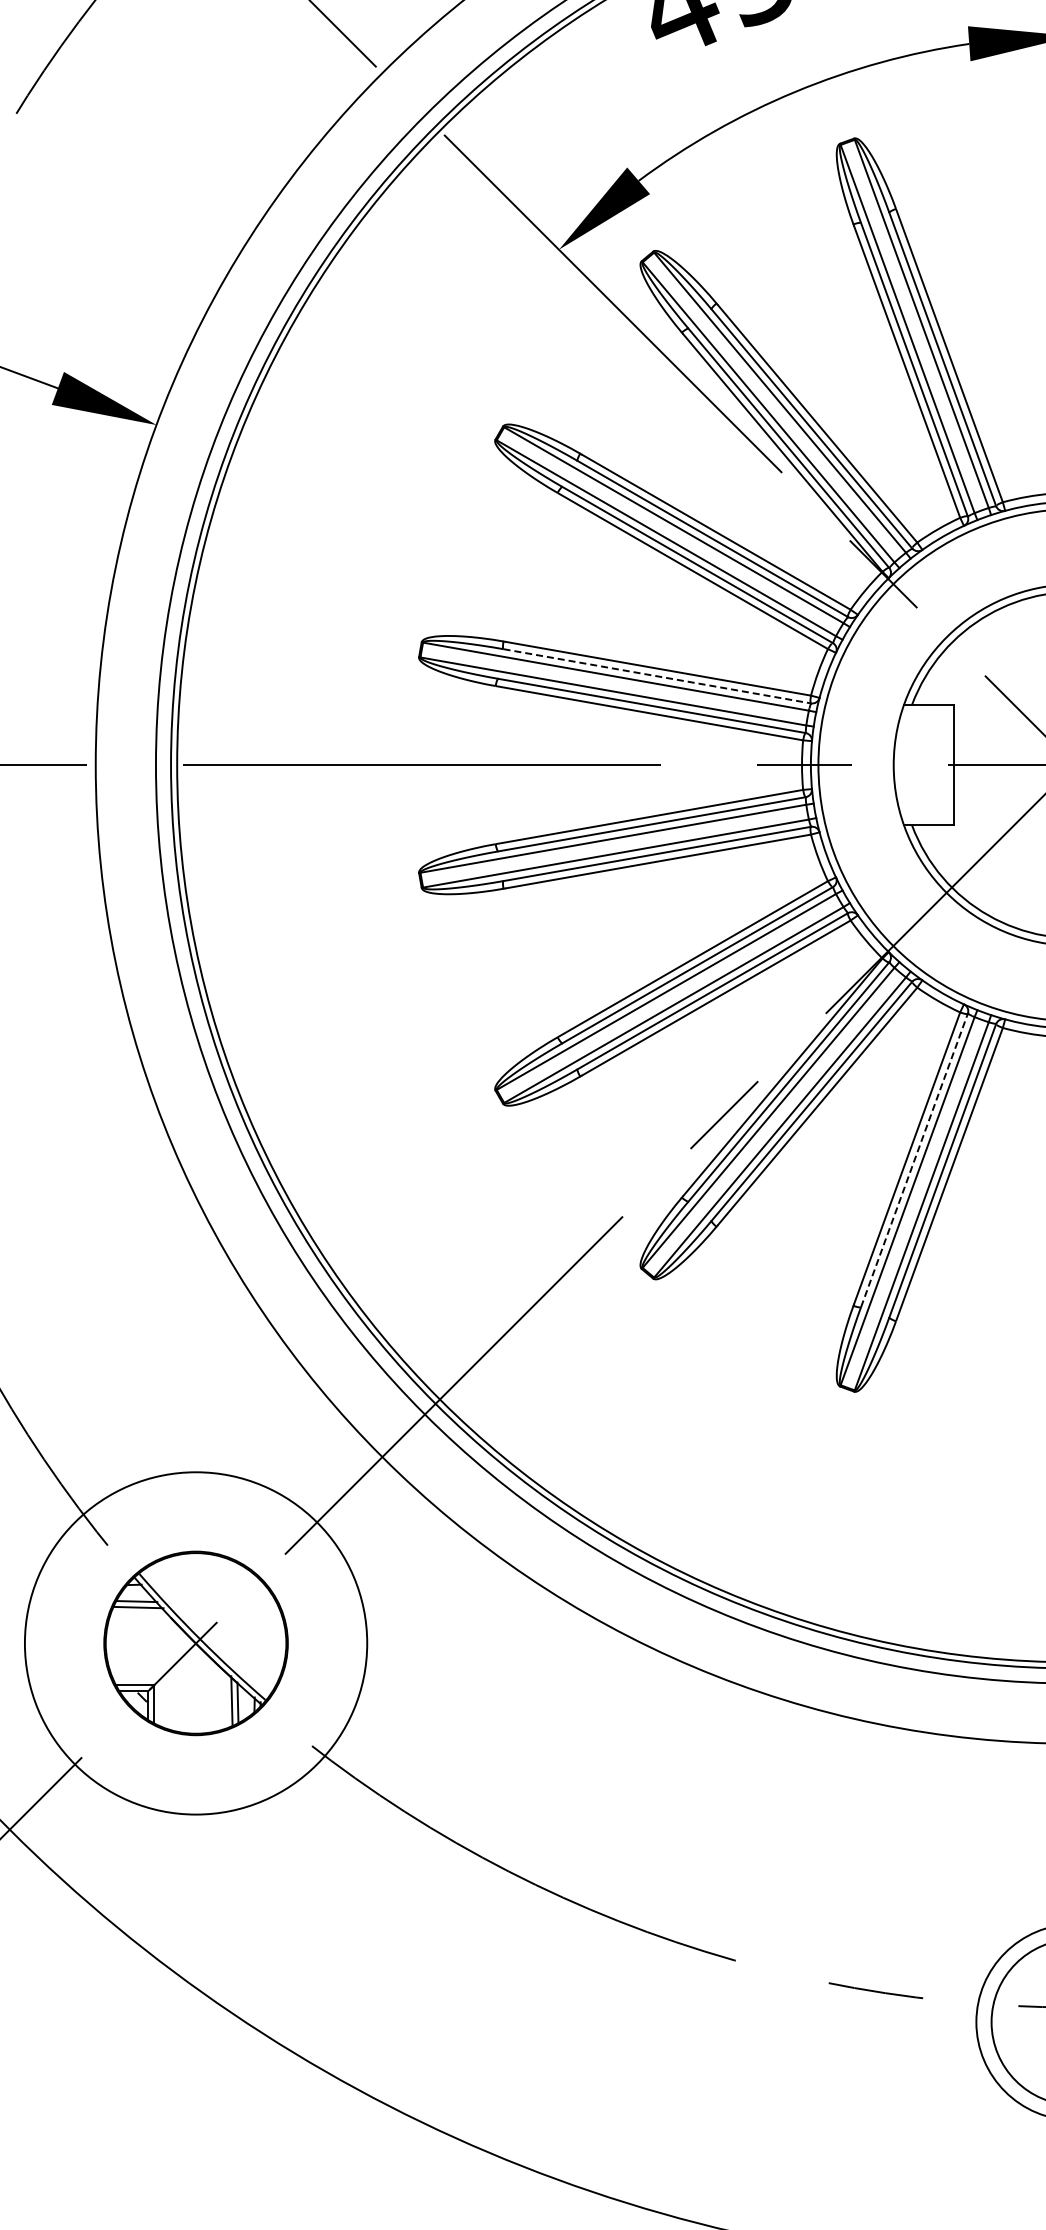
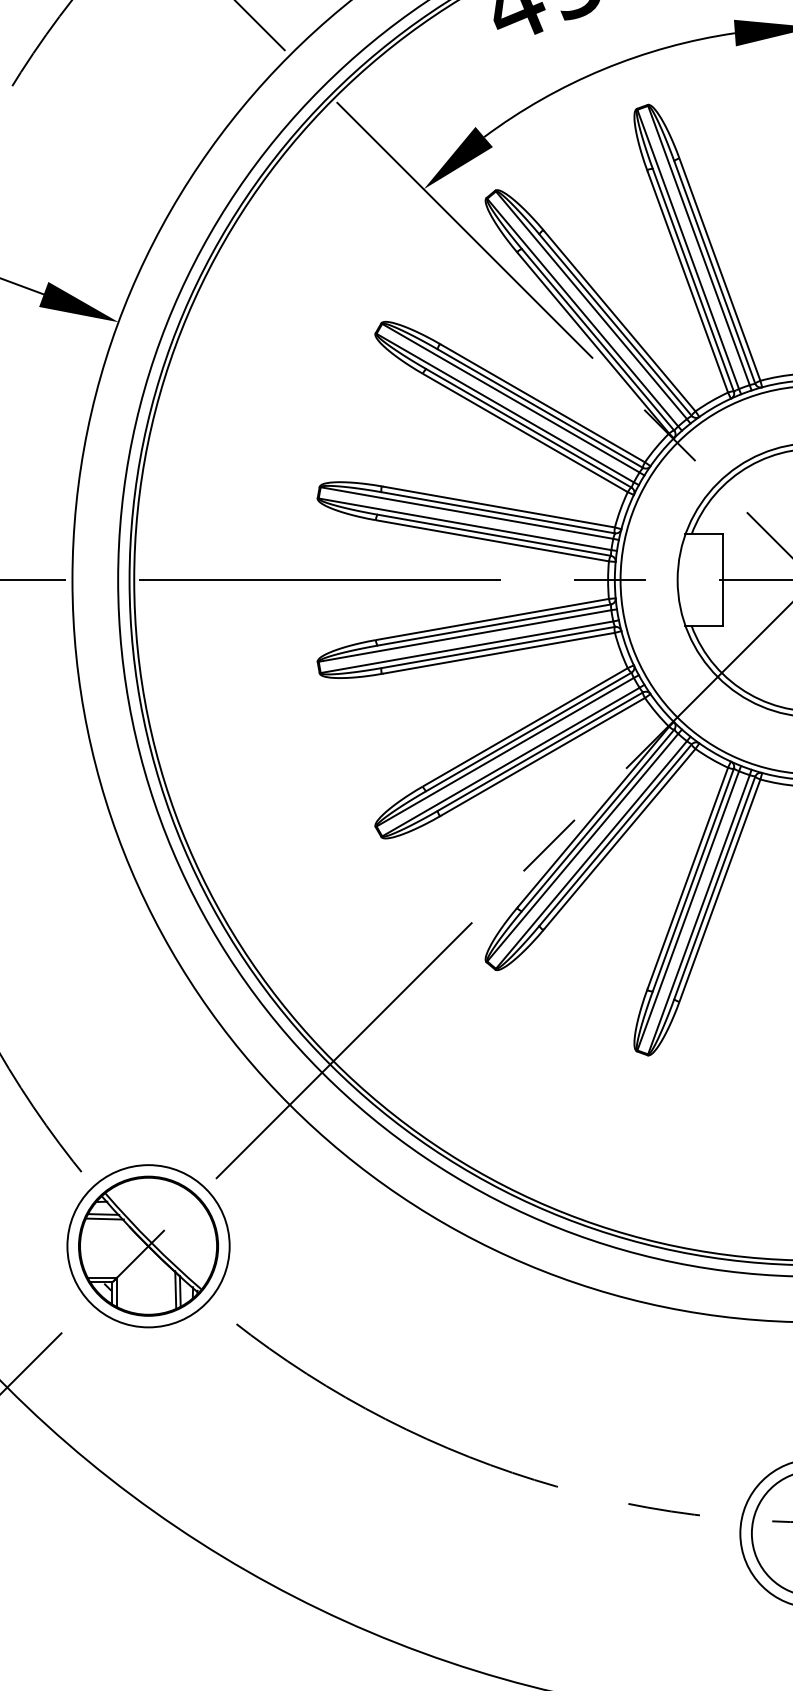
line: (657, 676) -> (498, 512), dashed -> solid
line: (914, 1159) -> (693, 879), dashed -> solid
circle: (196, 1643) -> (148, 1246), size x0.62

